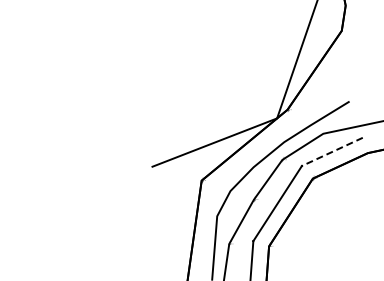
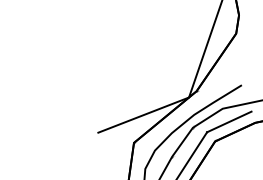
line: (332, 151) -> (229, 121), dashed -> solid

